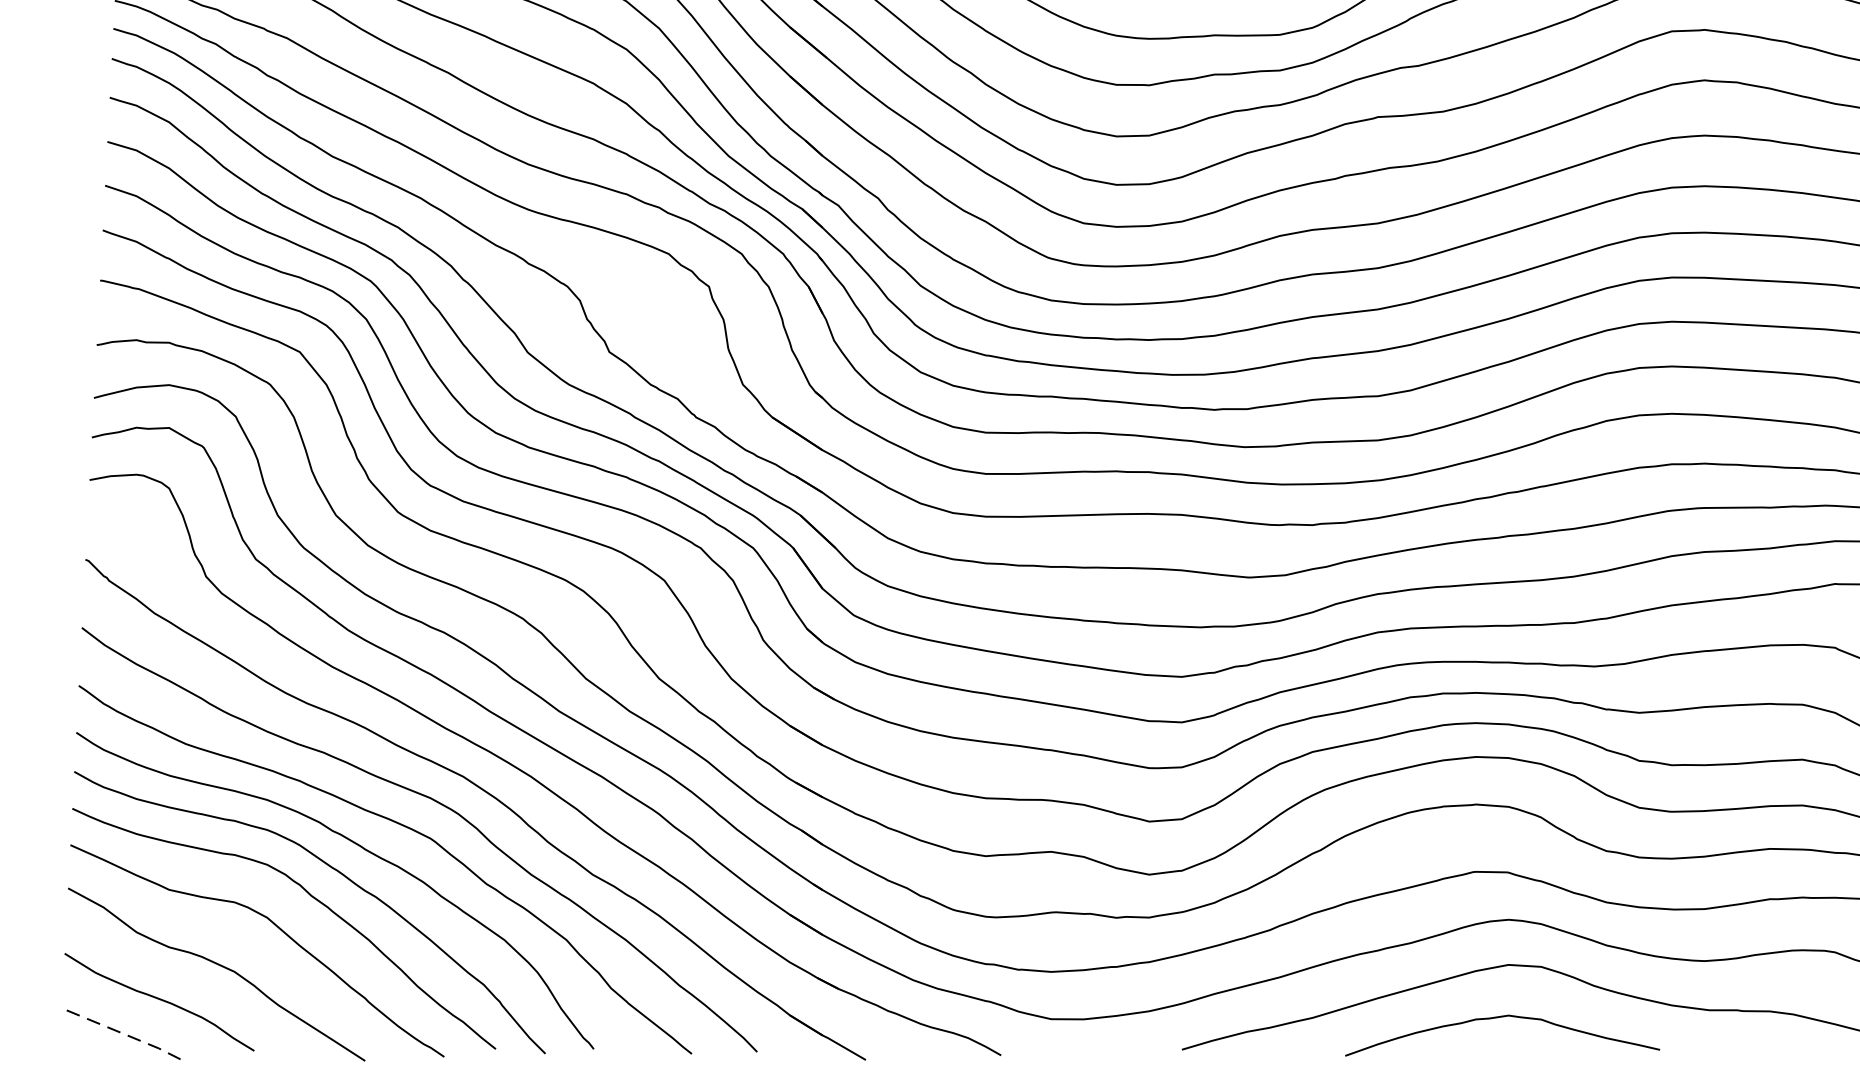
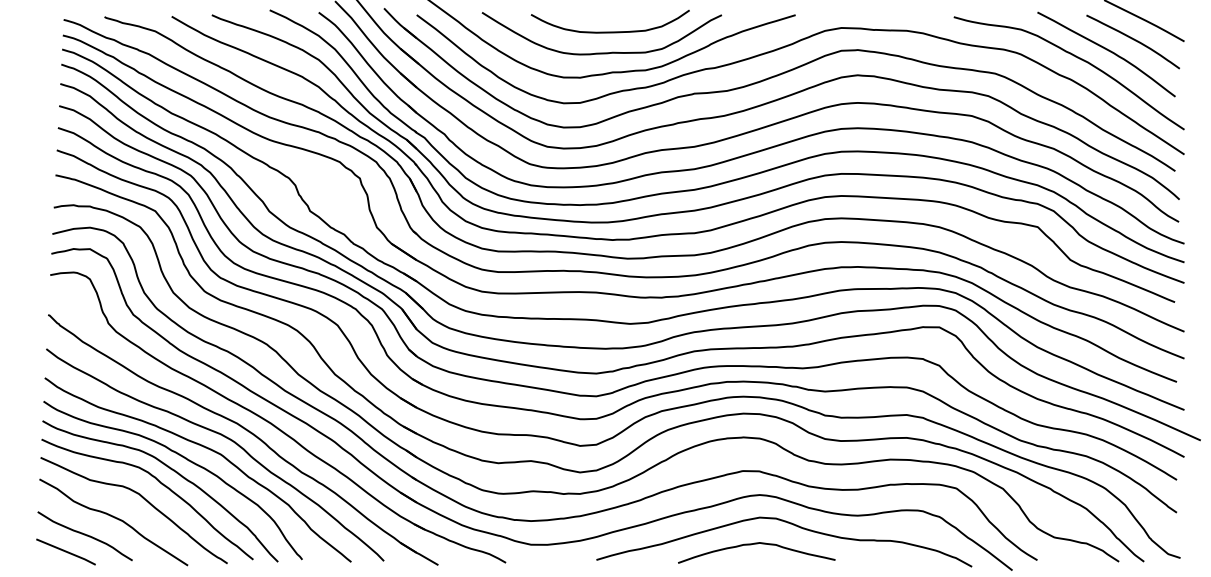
line: (122, 1032) -> (66, 551), dashed -> solid

